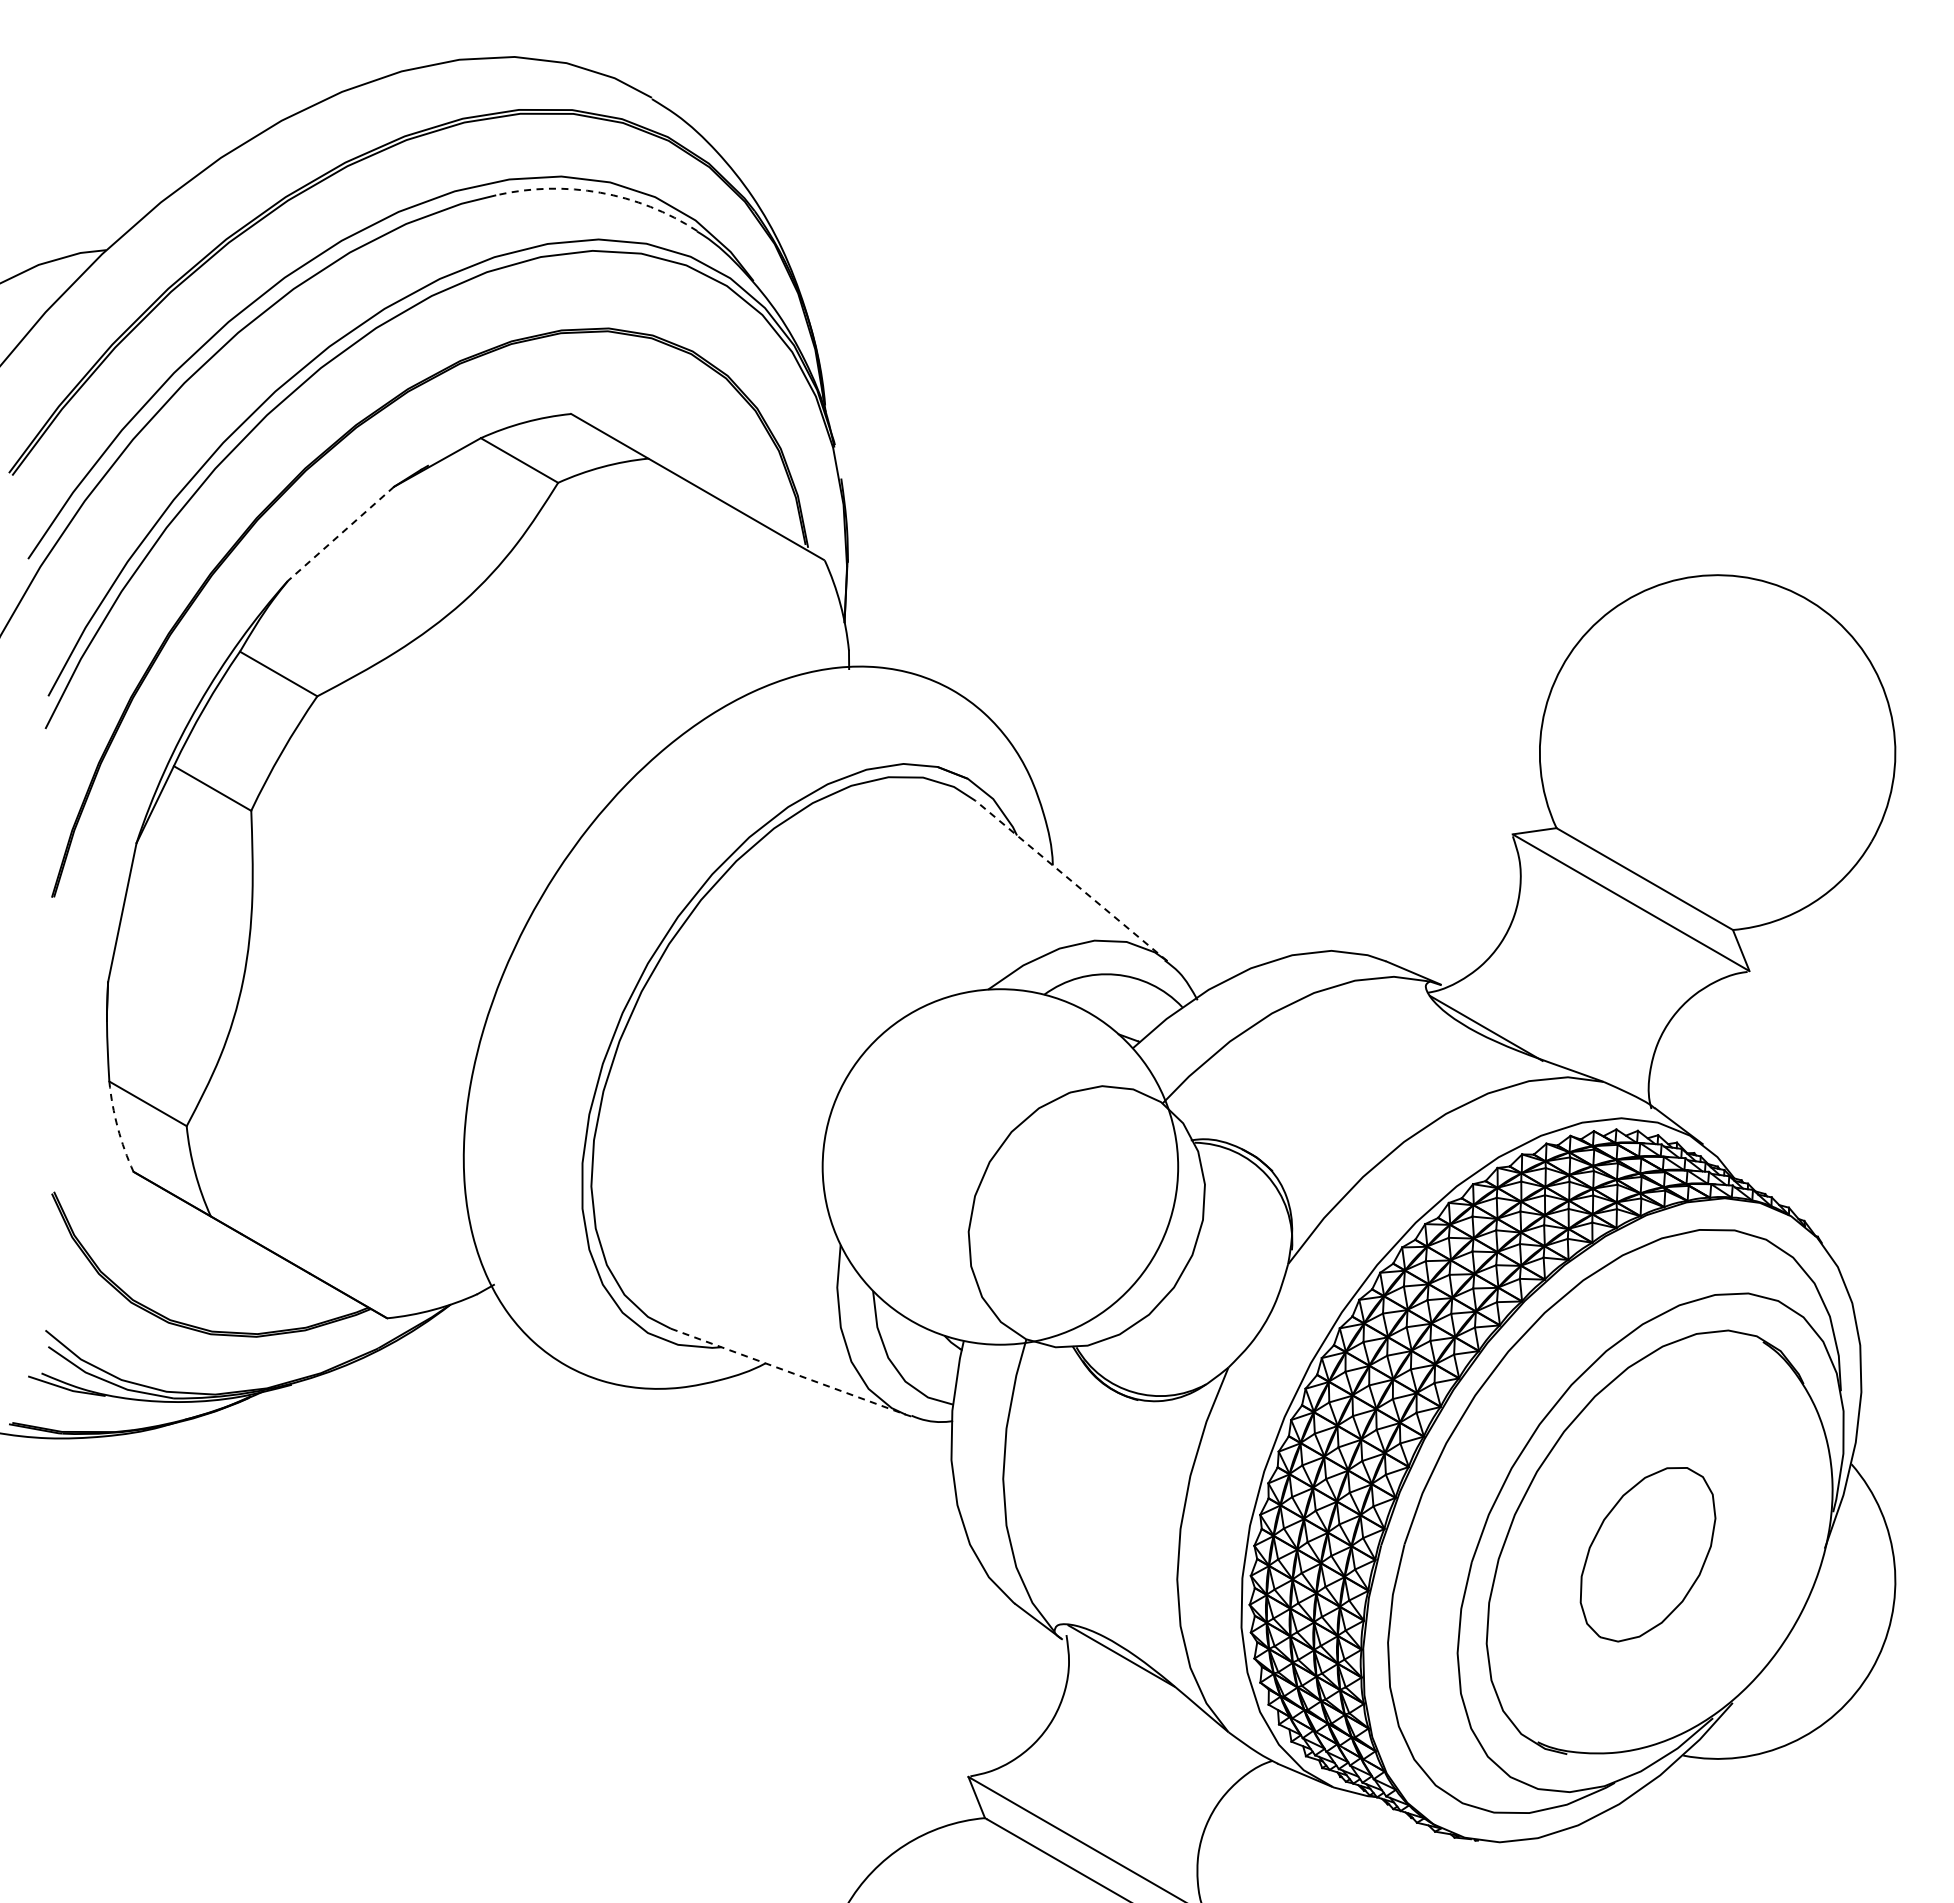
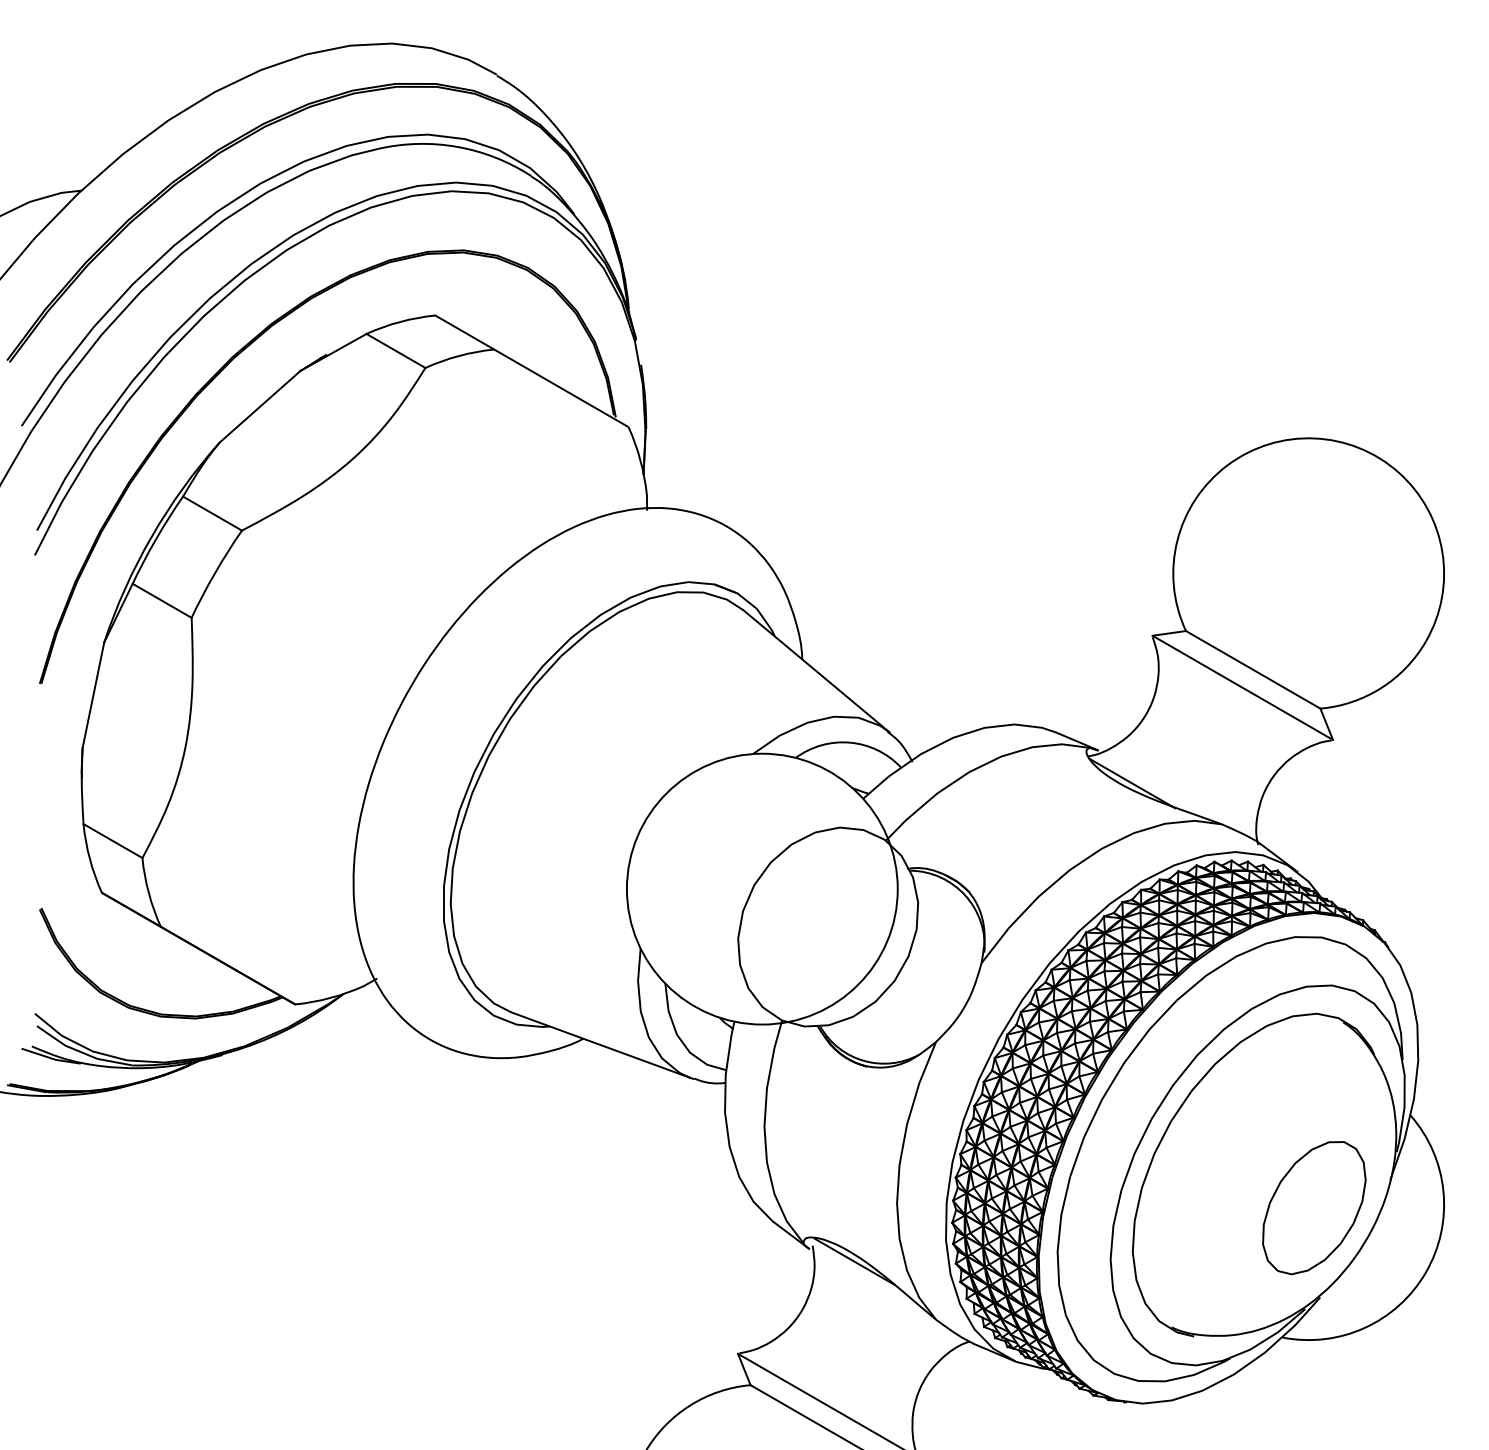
arc: (600, 192) -> (457, 146), dashed -> solid
line: (341, 533) -> (260, 406), dashed -> solid
line: (1071, 881) -> (816, 671), dashed -> solid
arc: (117, 1127) -> (89, 859), dashed -> solid
line: (788, 1371) -> (600, 1044), dashed -> solid
part: (1647, 1554) -> (1313, 1207), moved

